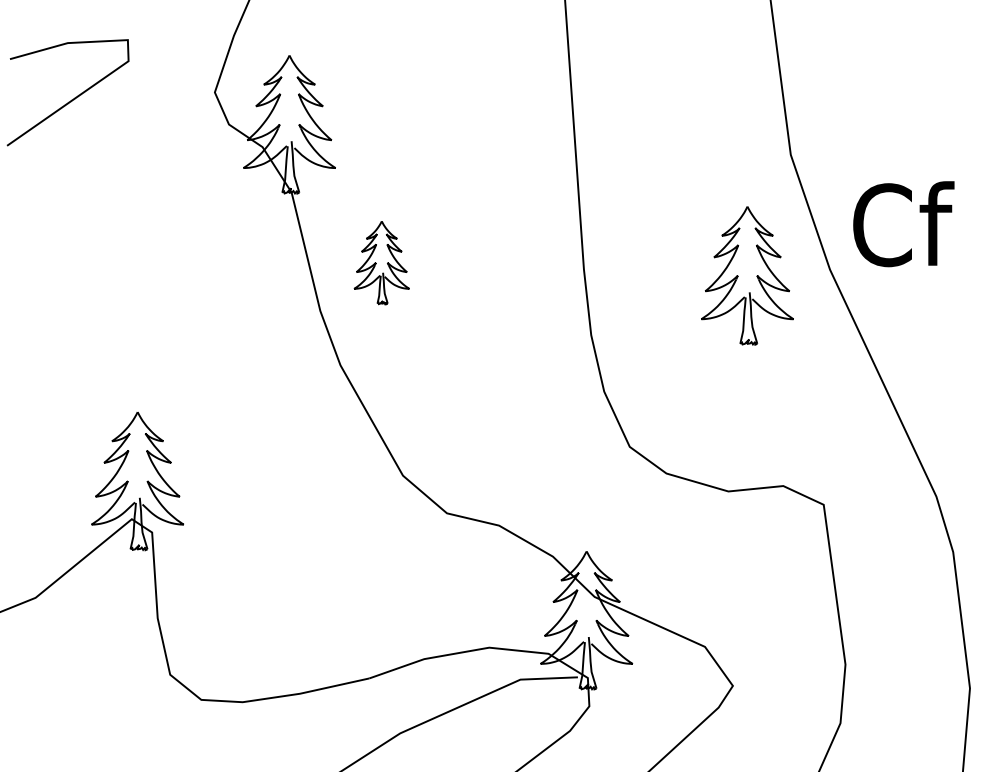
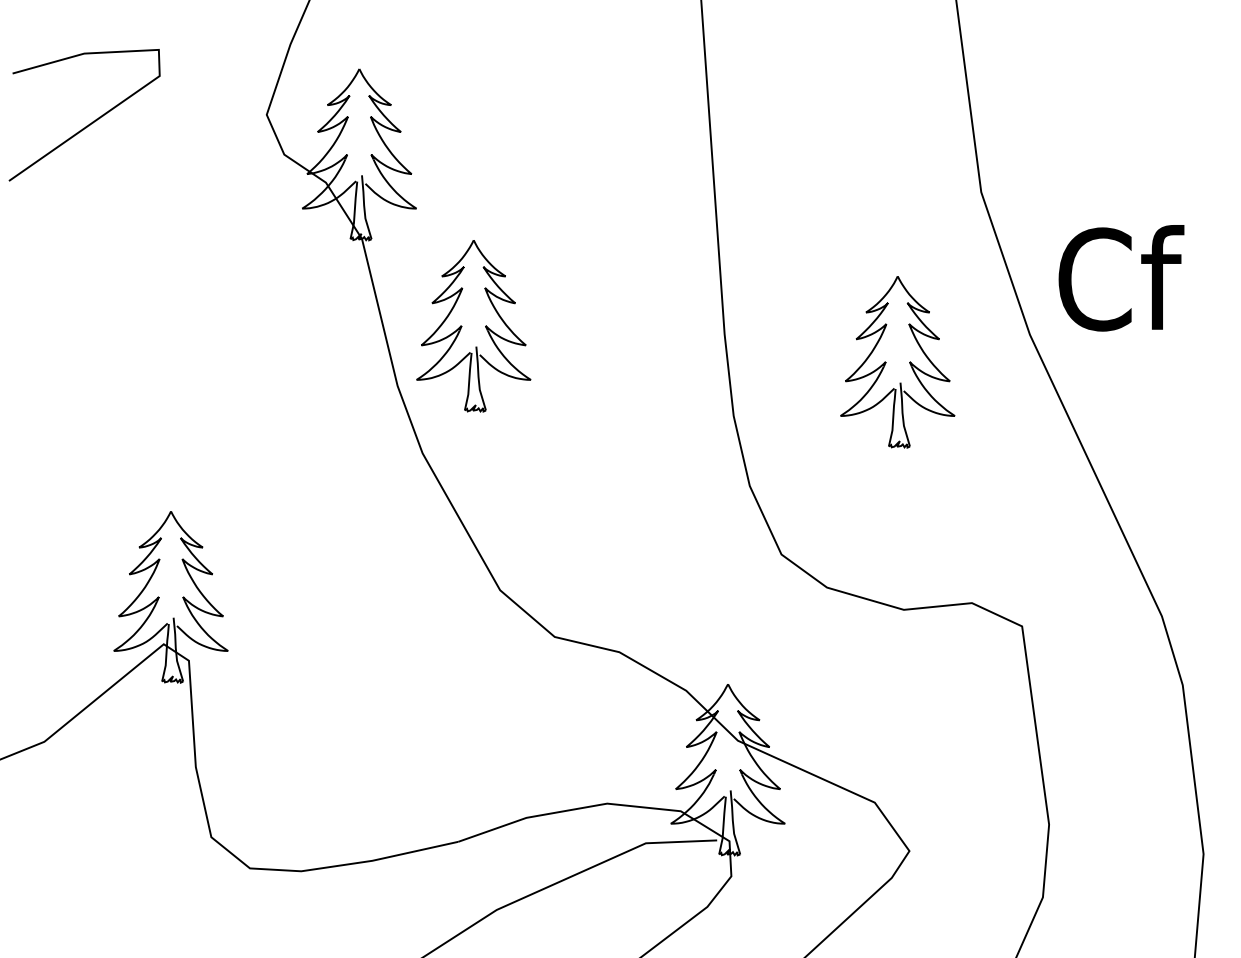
part: (381, 262) -> (473, 325), size x1.67
part: (747, 275) -> (897, 361), moved

